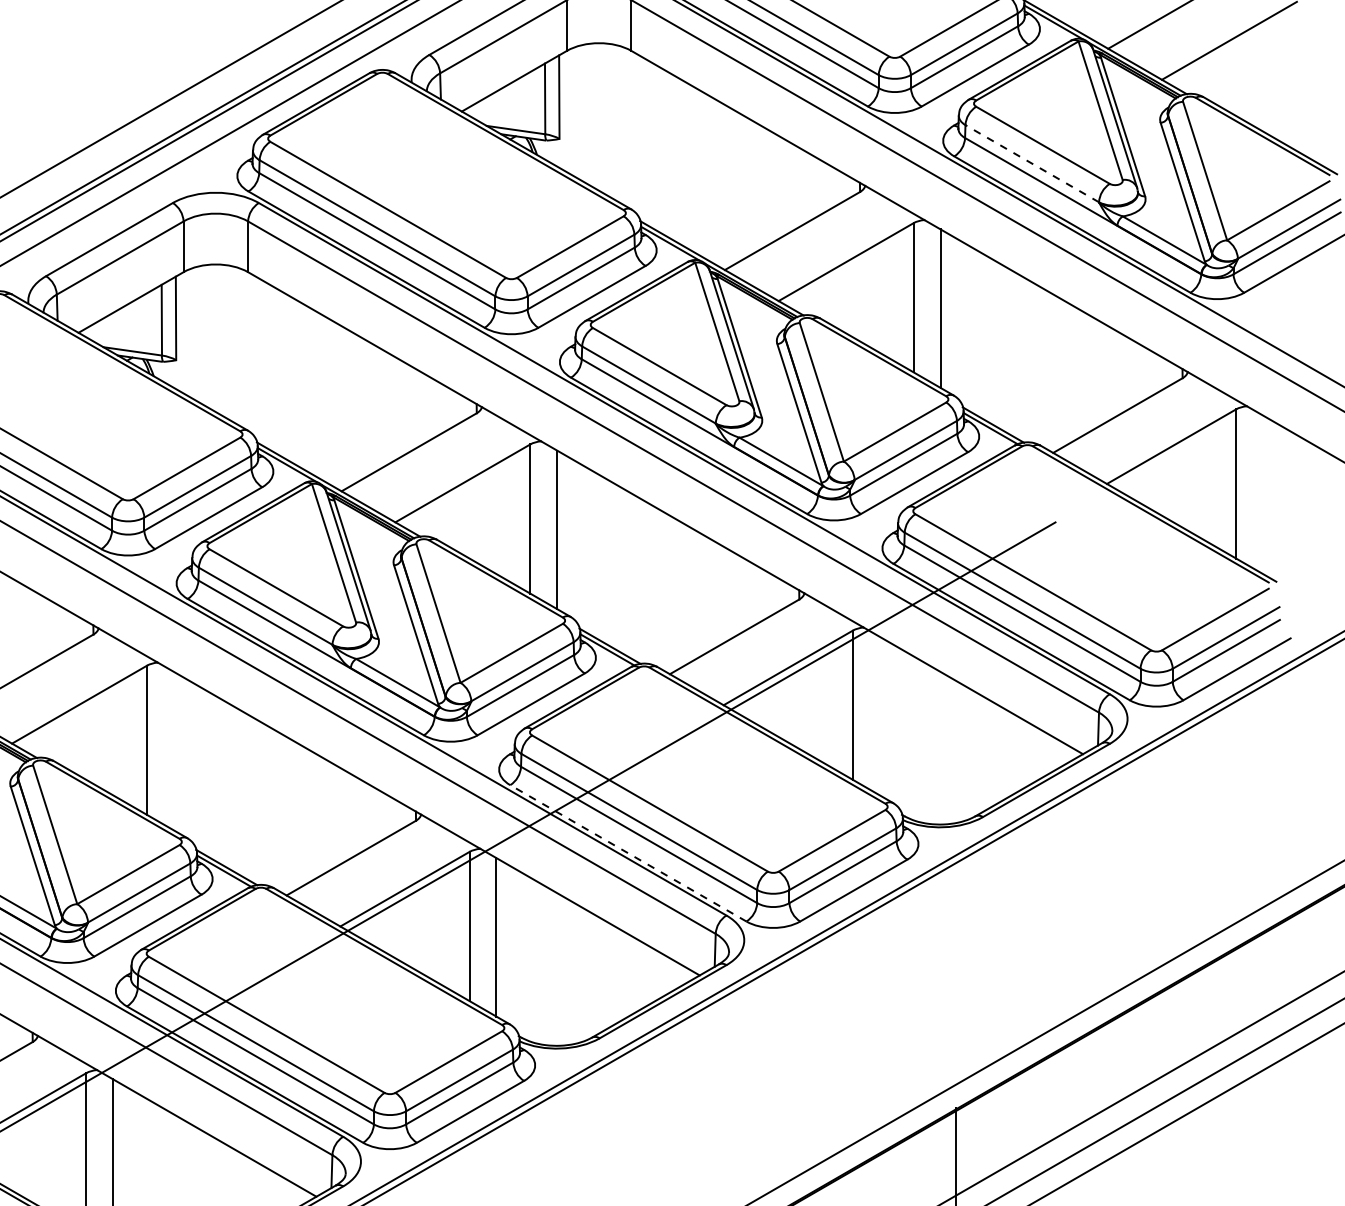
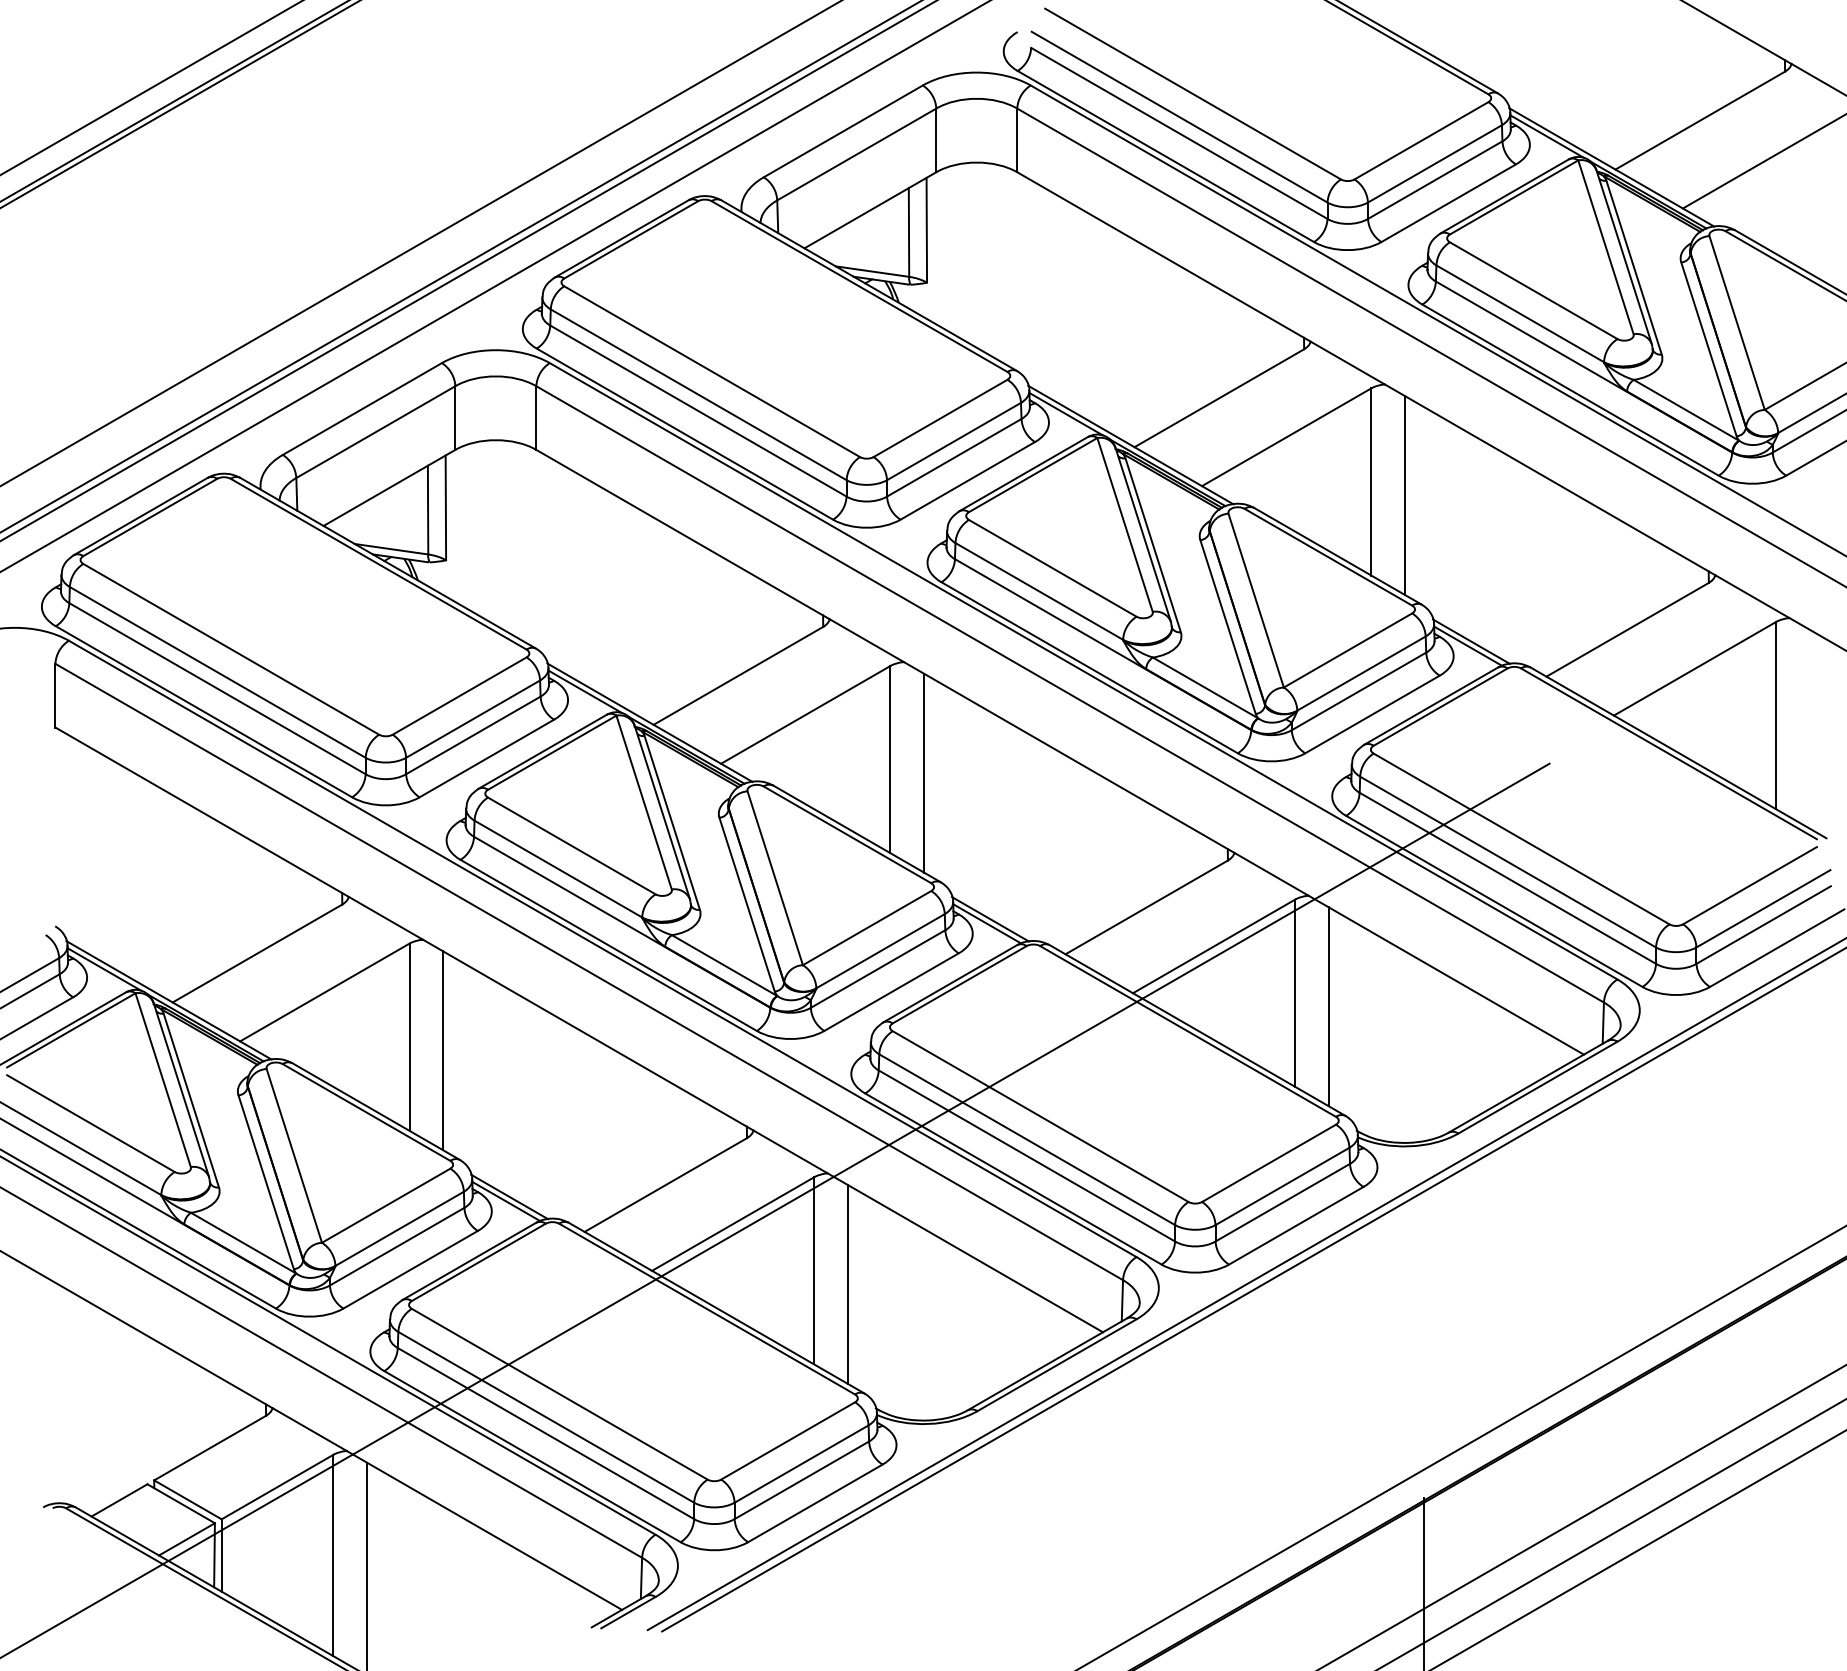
line: (1032, 163) -> (1520, 313), dashed -> solid
line: (879, 715) -> (1328, 1006), added
line: (174, 750) -> (443, 1050), added
line: (628, 852) -> (1013, 1178), dashed -> solid

